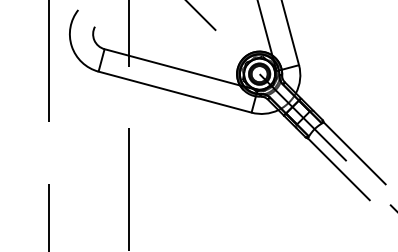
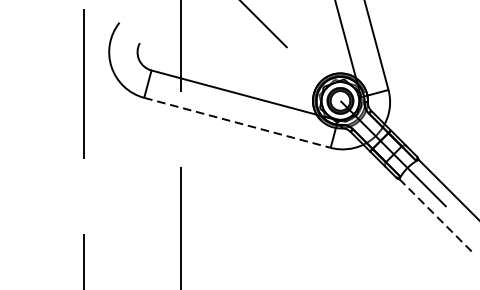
line: (175, 92) -> (237, 123), solid -> dashed
line: (338, 169) -> (436, 217), solid -> dashed

